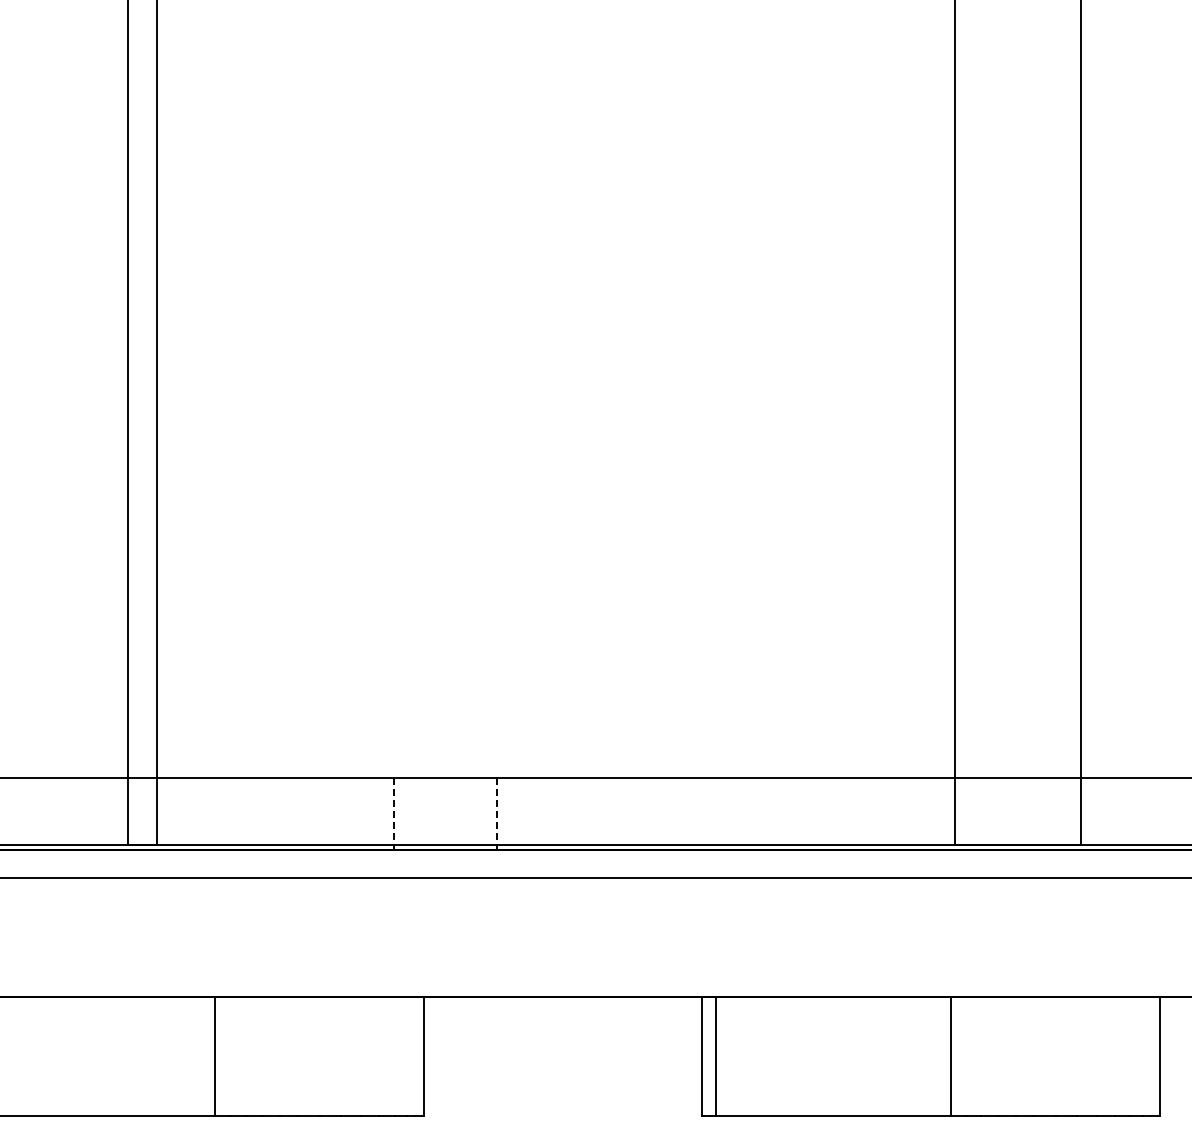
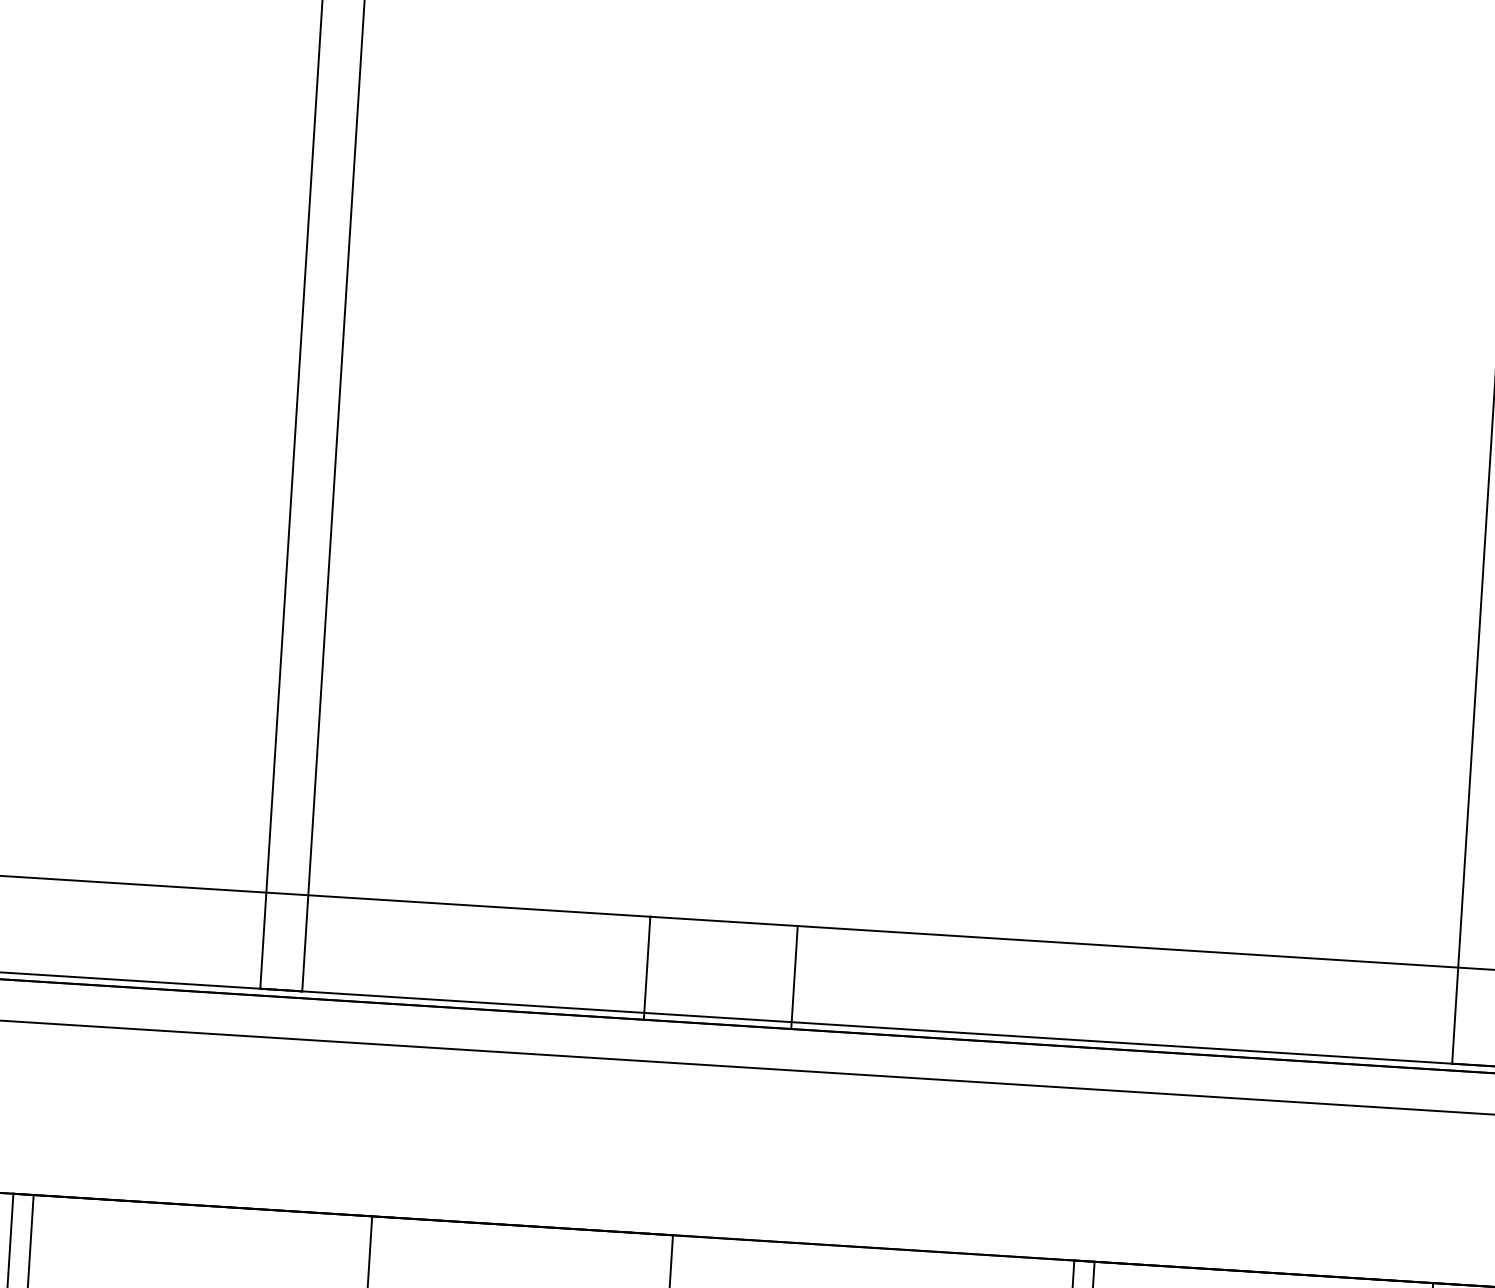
line: (394, 814) -> (647, 968), dashed -> solid
line: (496, 814) -> (794, 978), dashed -> solid

